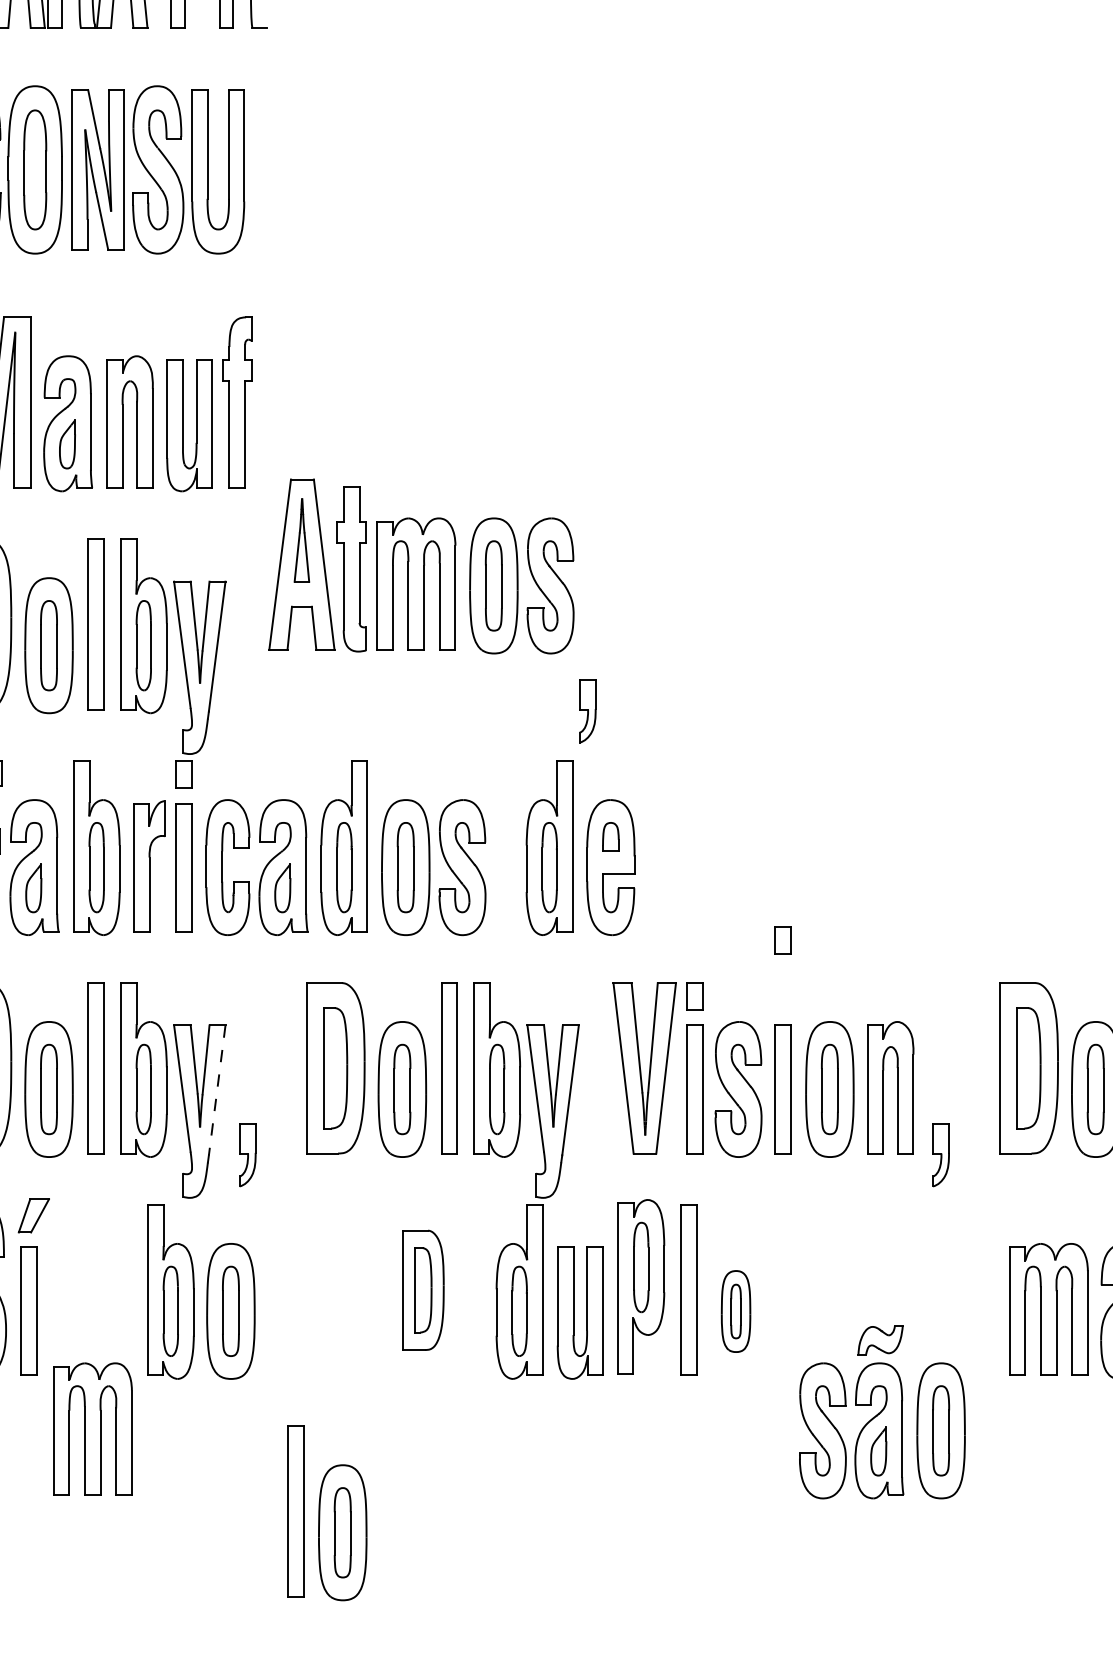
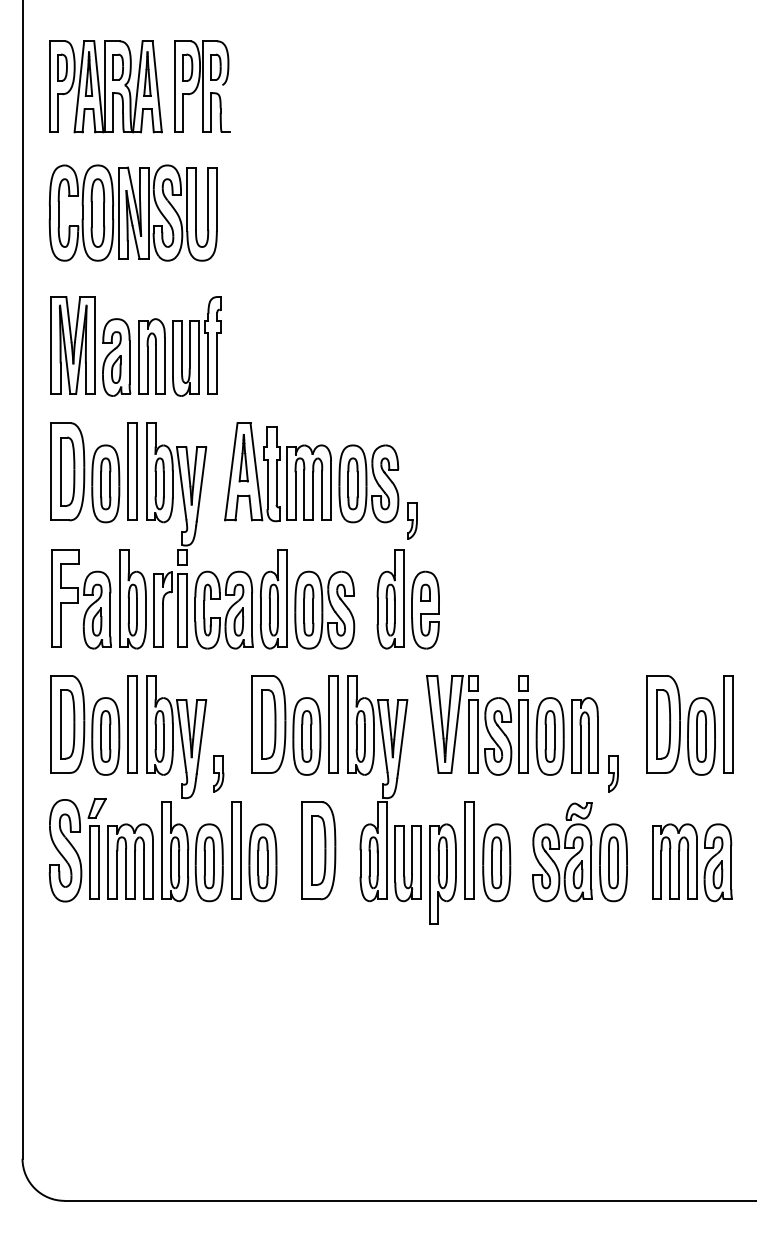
part: (421, 565) -> (311, 472), moved
part: (782, 940) -> (523, 683), moved
line: (217, 1091) -> (201, 737), dashed -> solid
part: (640, 1286) -> (442, 873), moved
part: (422, 1289) -> (318, 850), size x1.43
part: (735, 1310) -> (496, 862), size x1.67
part: (881, 1412) -> (579, 852), moved
part: (92, 1428) -> (130, 861), moved
part: (327, 1512) -> (254, 851), moved

